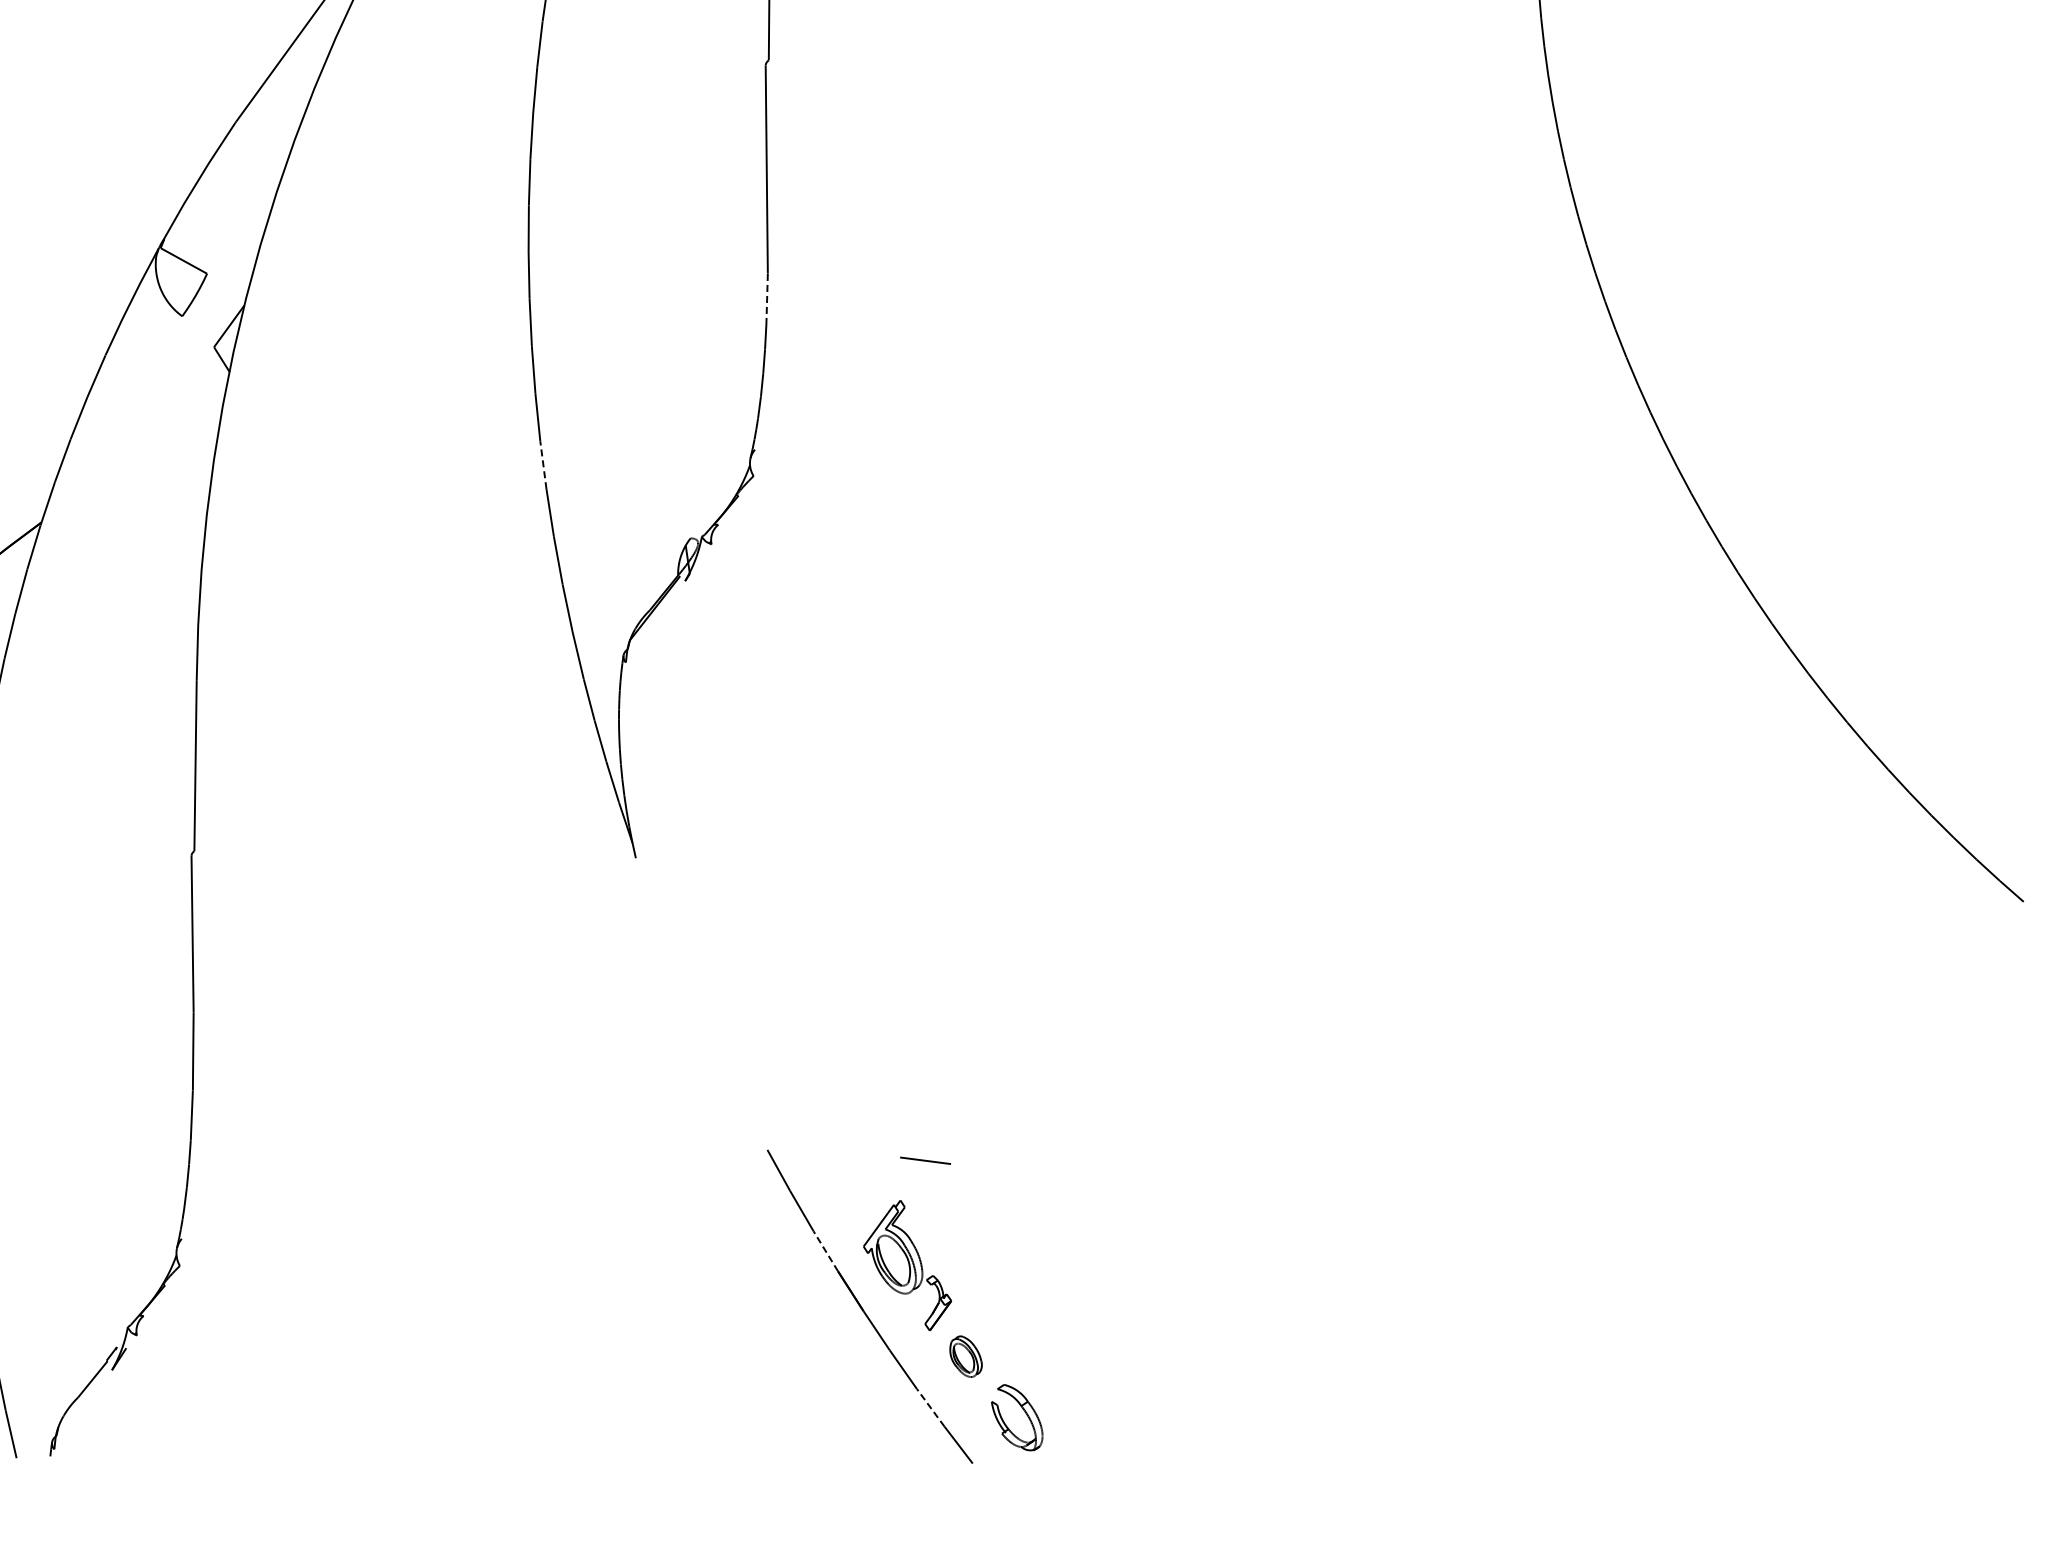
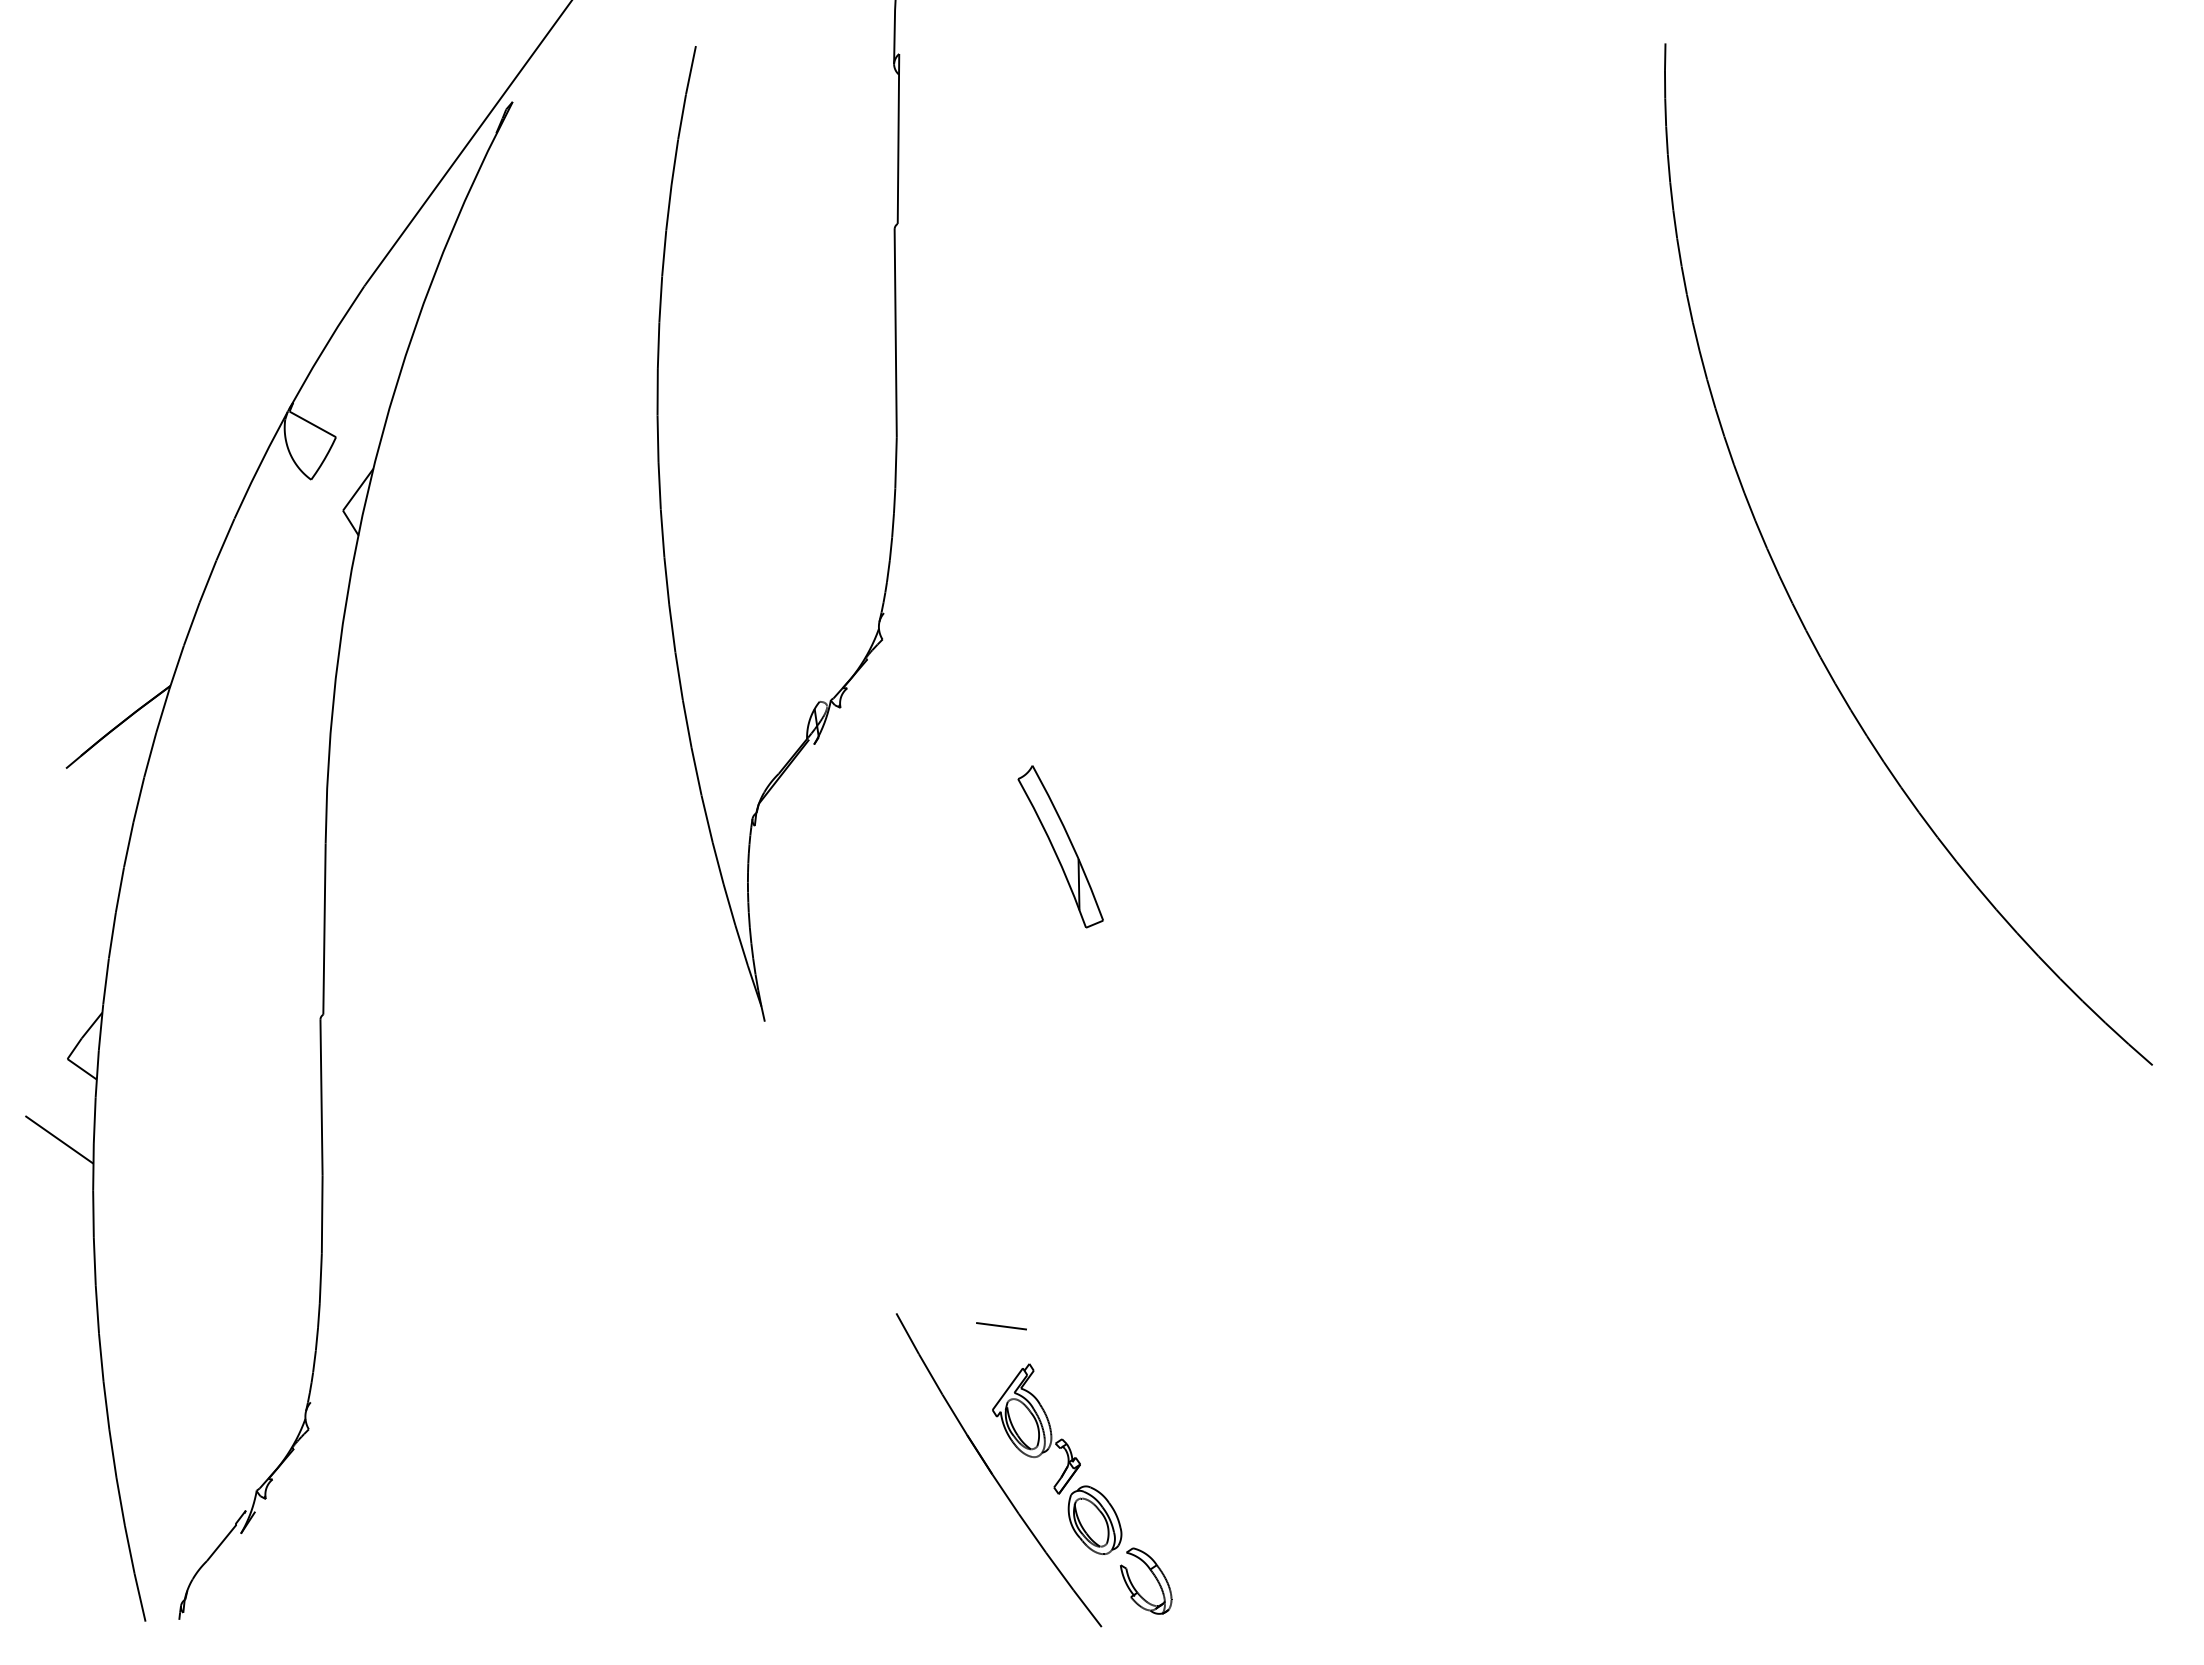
line: (767, 299) -> (896, 462), dashed -> solid
line: (543, 465) -> (672, 628), dashed -> solid
part: (931, 683) -> (1060, 846), added
line: (925, 1161) -> (1001, 1326), moved
line: (825, 1251) -> (954, 1414), dashed -> solid
part: (965, 1356) -> (1094, 1519), size x1.67
line: (930, 1407) -> (1059, 1570), dashed -> solid

